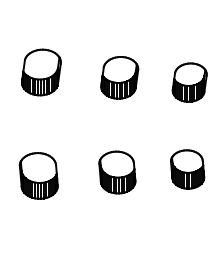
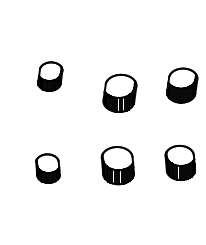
part: (41, 72) -> (50, 76), size x0.7
part: (119, 76) -> (119, 92), moved
part: (38, 175) -> (47, 168), size x0.7

